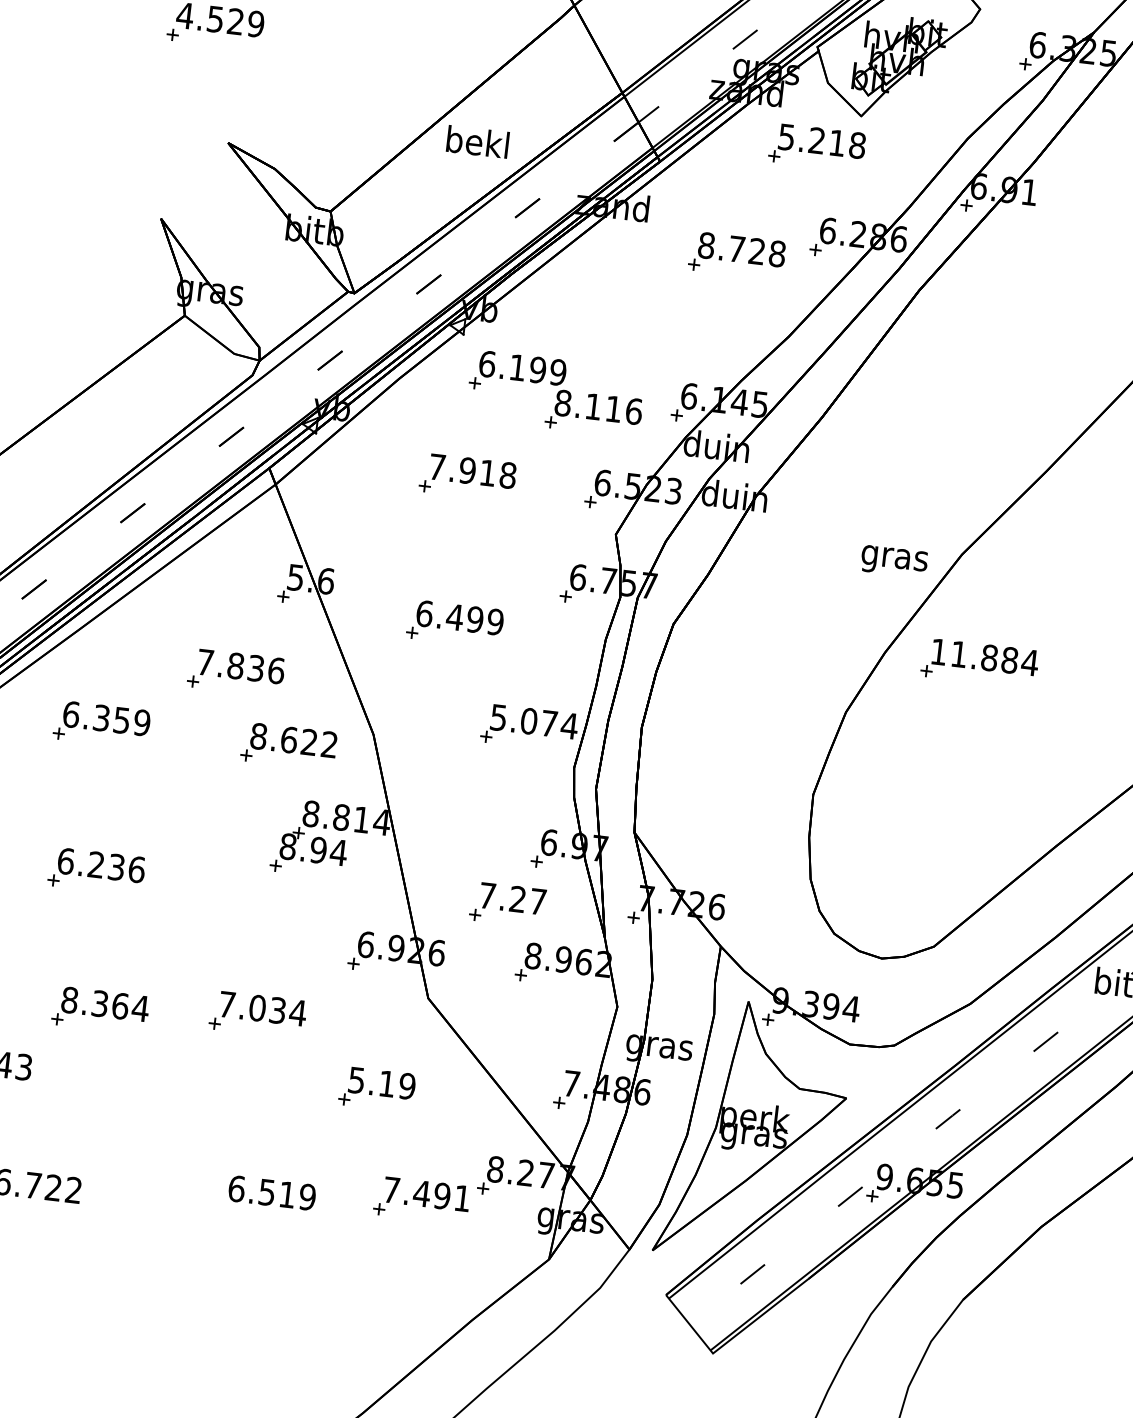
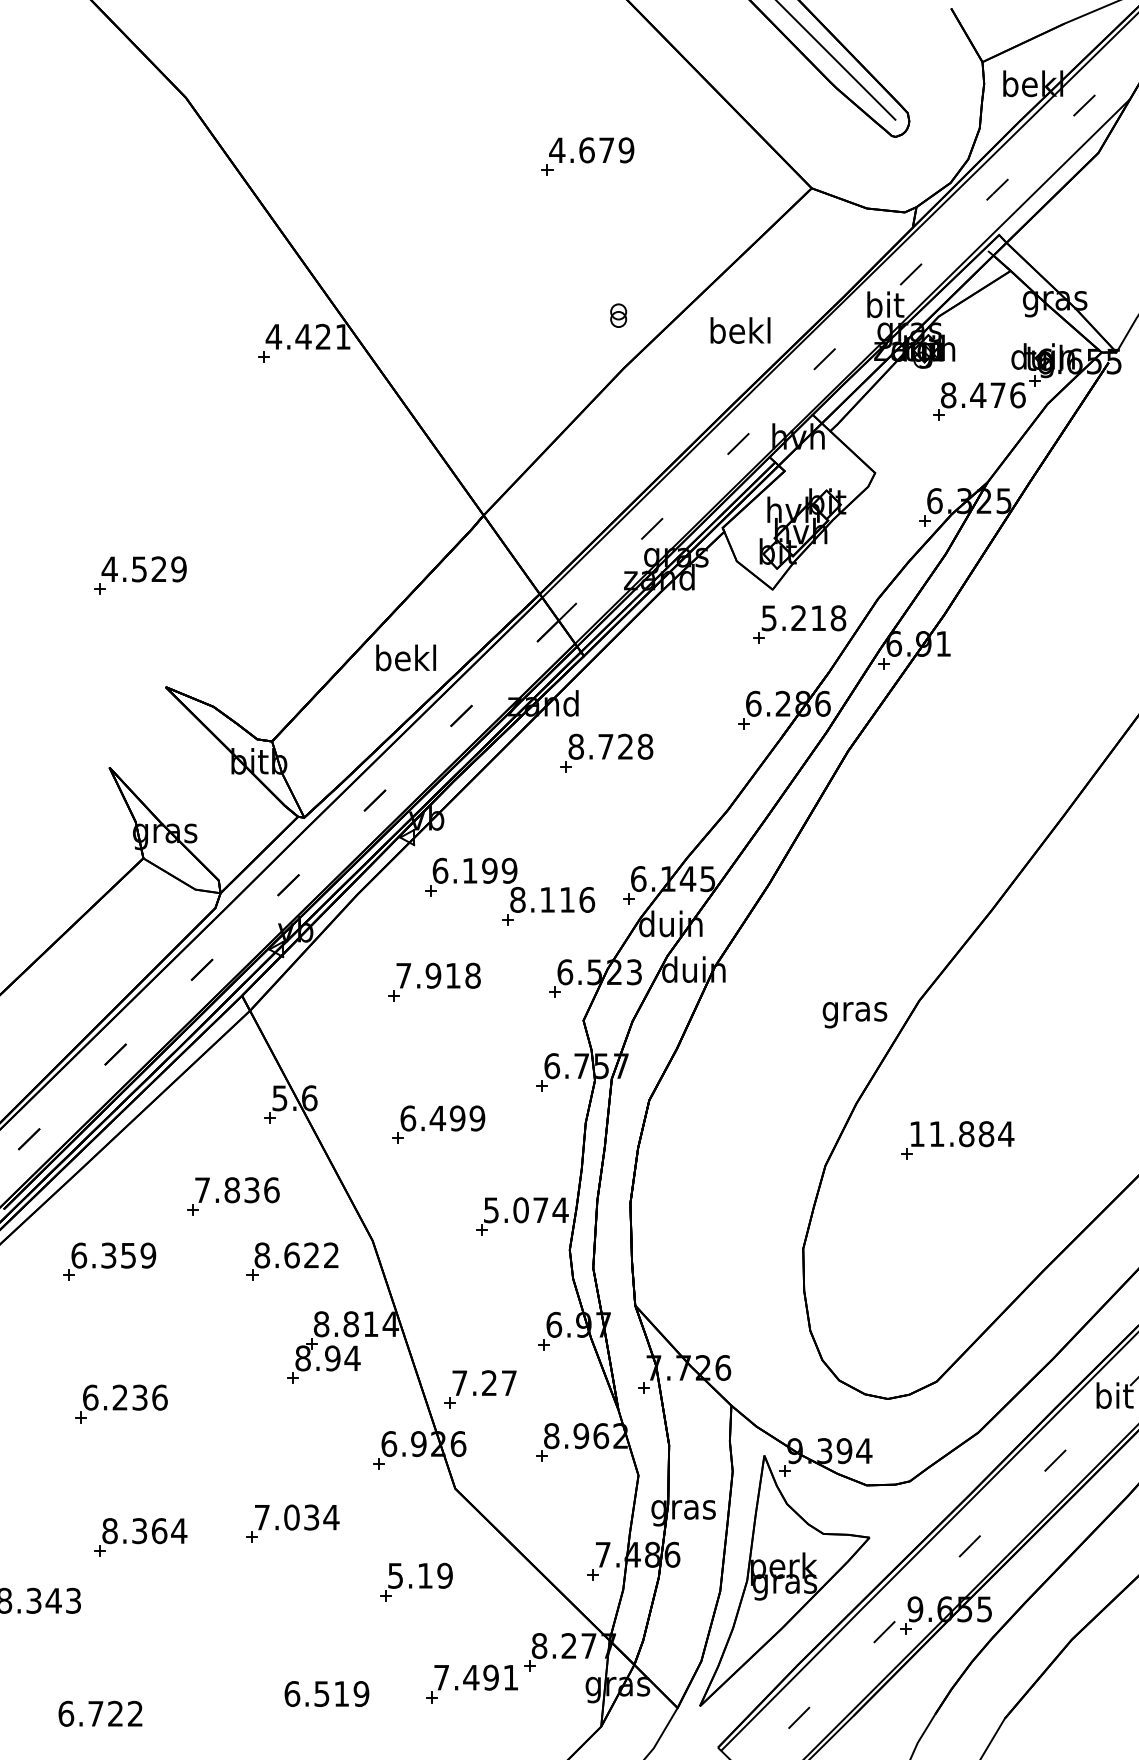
part: (816, 147) -> (799, 624), moved
part: (736, 255) -> (606, 752), moved
part: (979, 663) -> (957, 1140), moved
part: (507, 904) -> (480, 1389), moved

